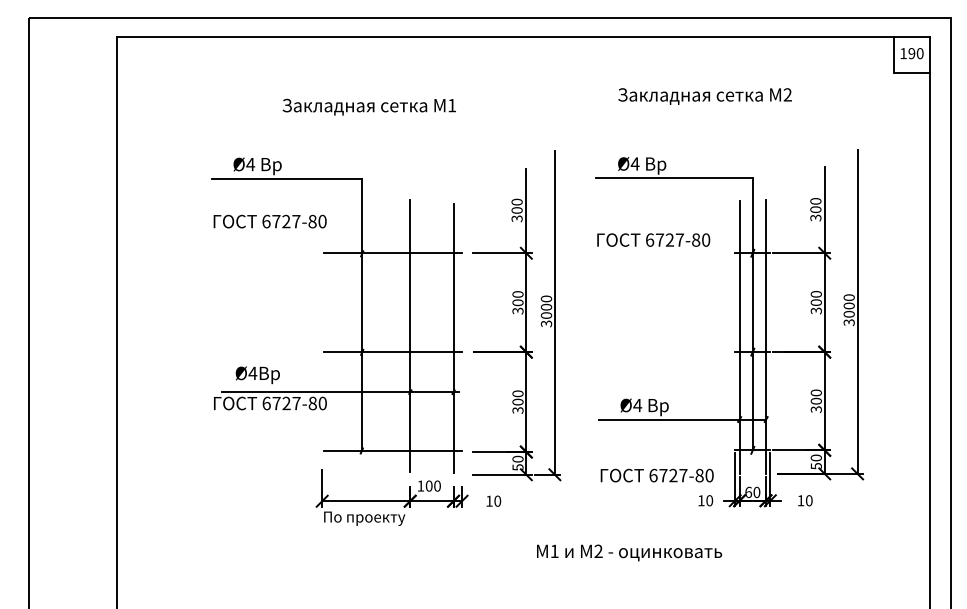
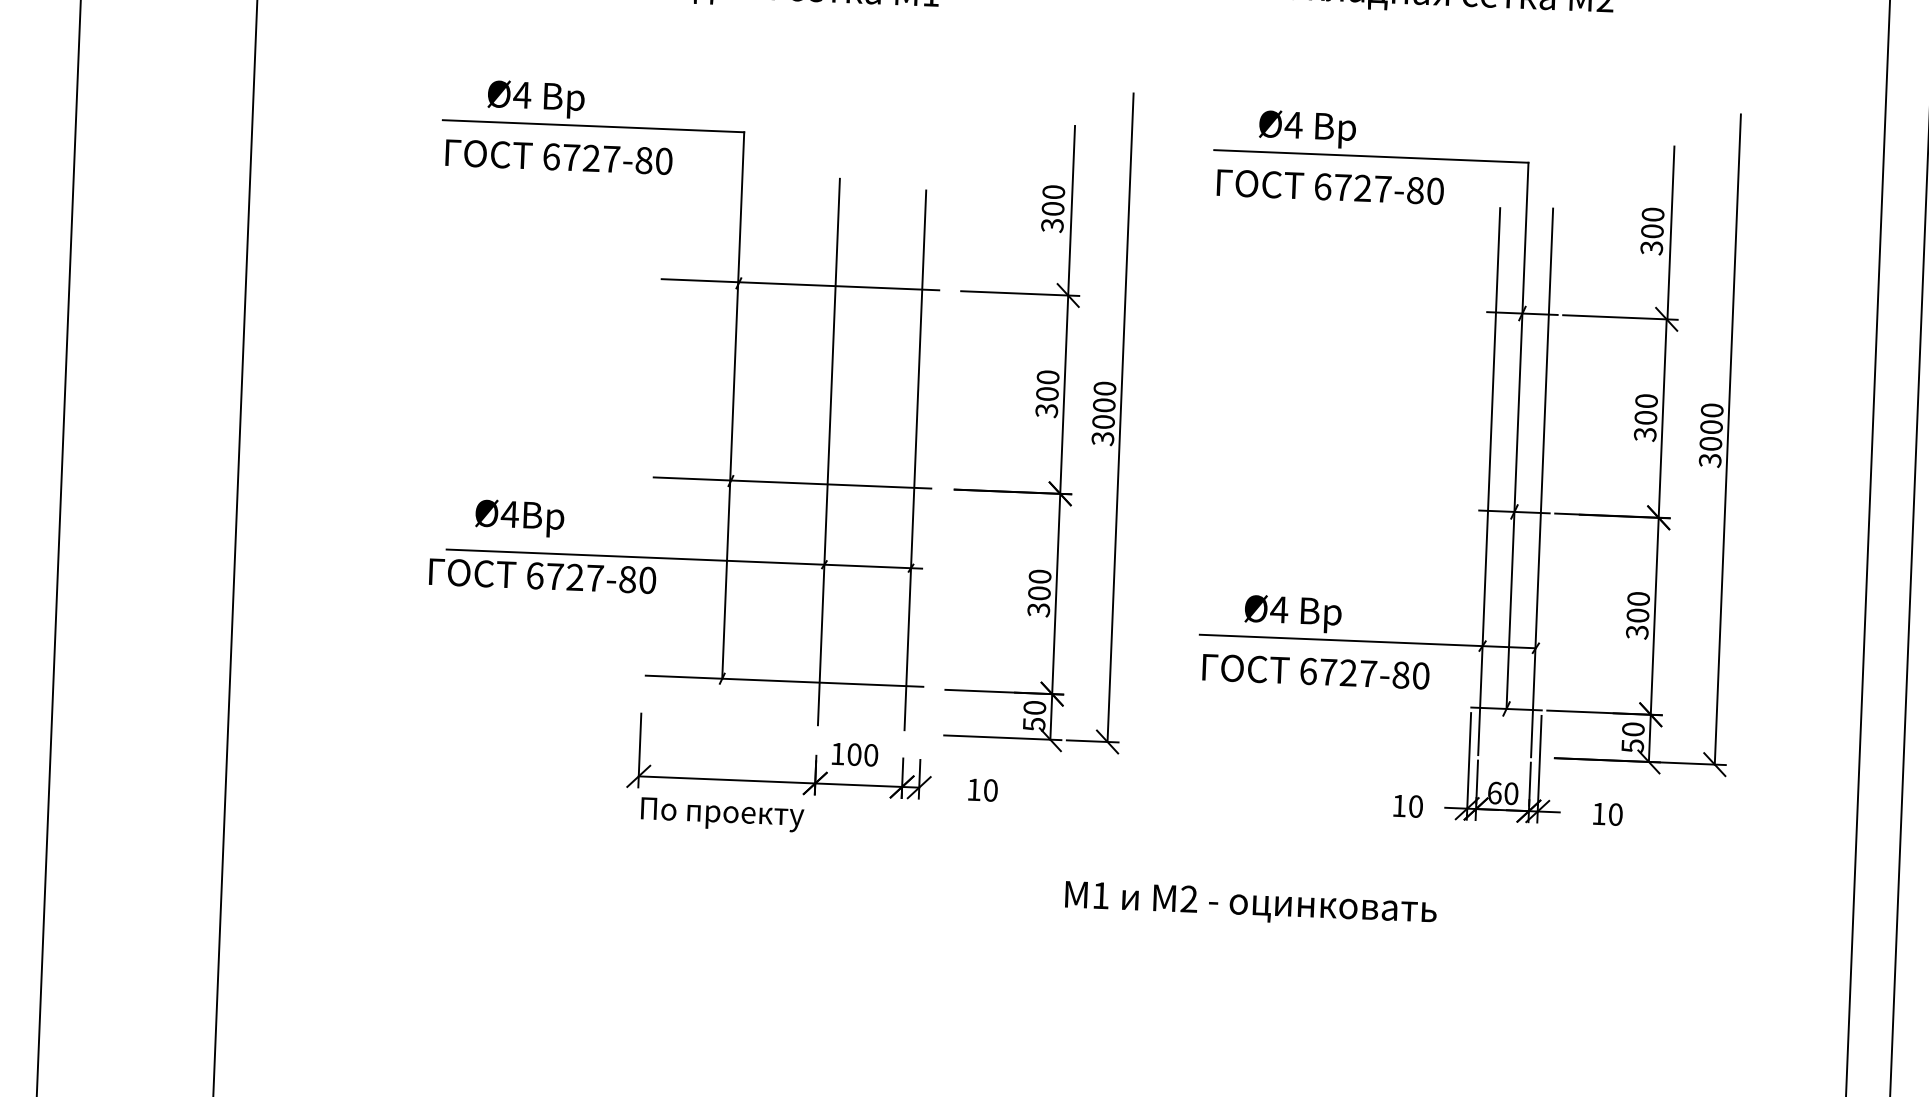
text: (269, 221) -> (557, 156), moved
text: (653, 239) -> (1330, 185), moved
text: (656, 475) -> (1314, 671), moved

